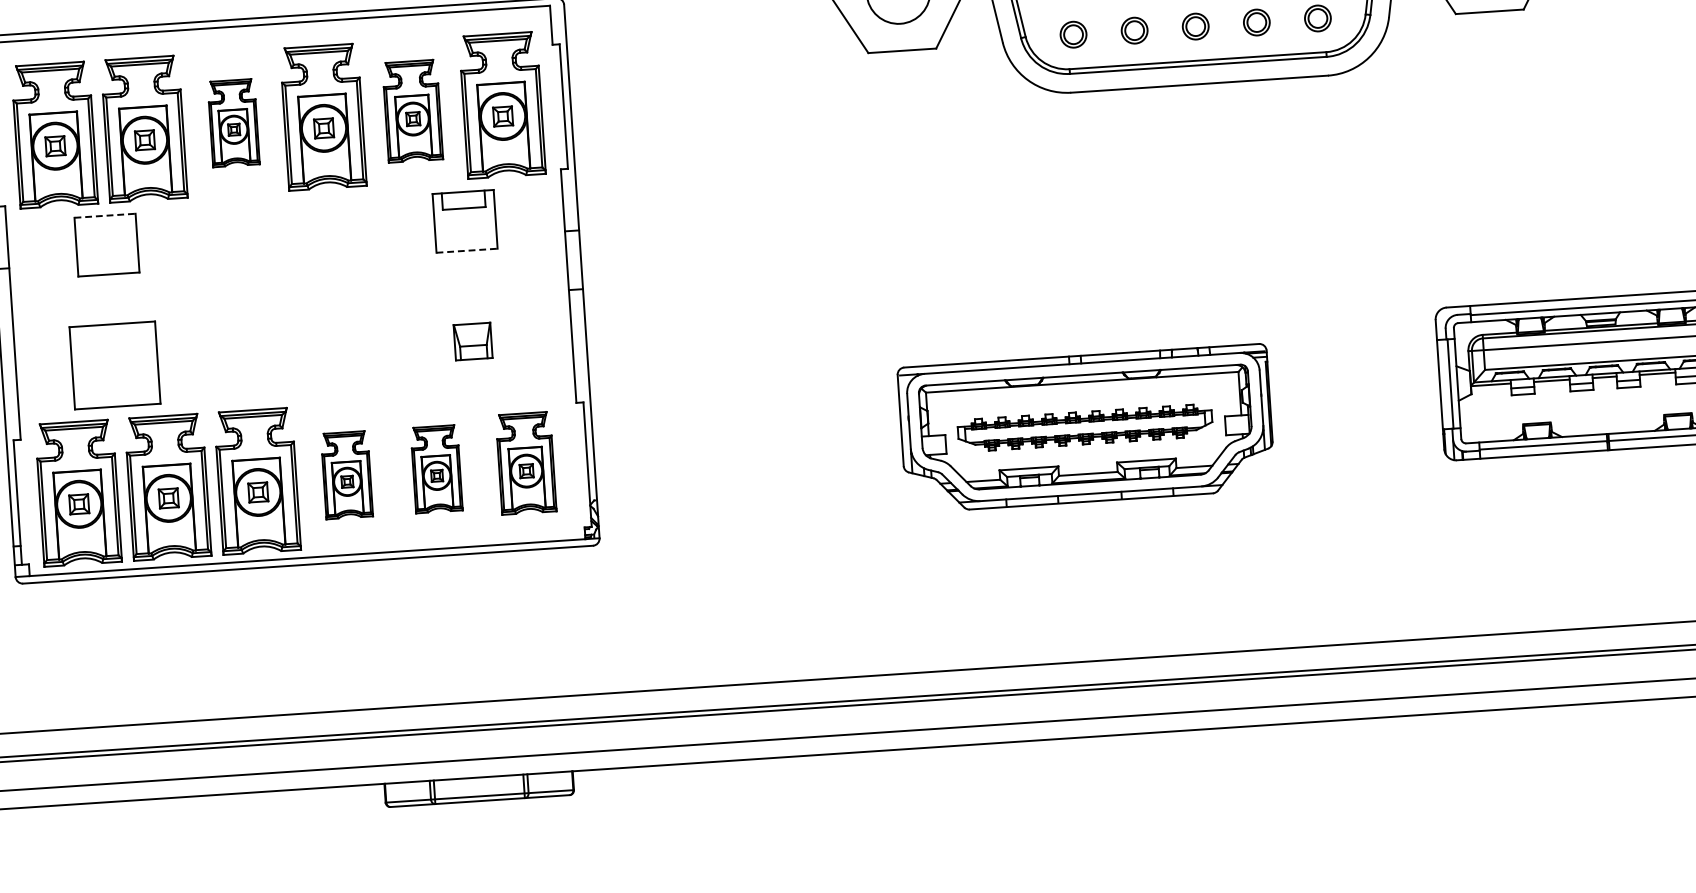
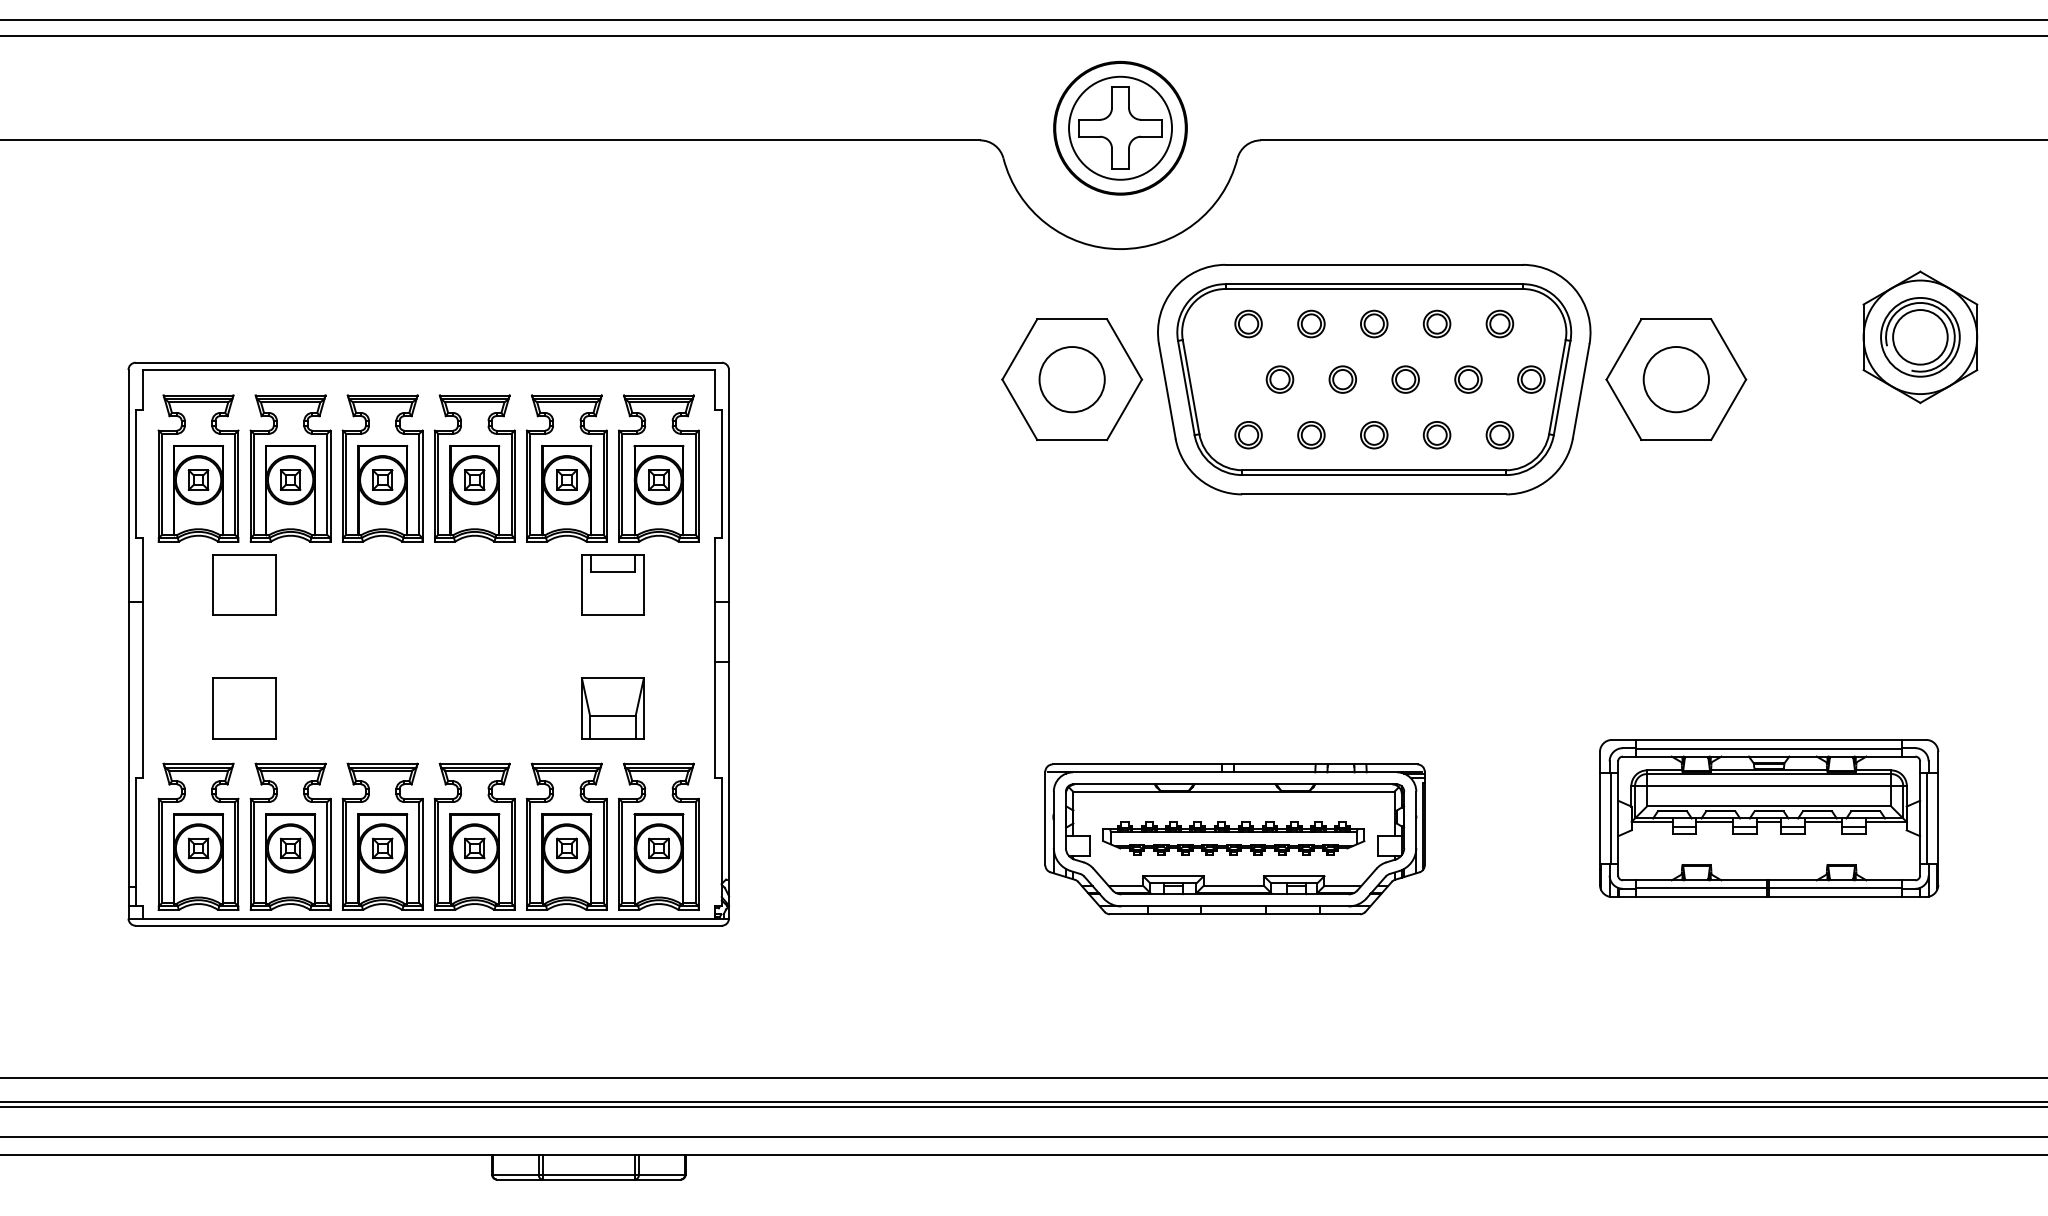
part: (412, 111) -> (566, 468), size x1.43
part: (233, 123) -> (382, 468), size x1.67
line: (105, 215) -> (245, 554), dashed -> solid
line: (467, 251) -> (613, 615), dashed -> solid
part: (472, 341) -> (612, 708), size x1.67
part: (114, 365) -> (244, 708), size x0.71
part: (525, 463) -> (658, 836), size x1.43
part: (436, 468) -> (566, 836), size x1.67
part: (346, 474) -> (474, 836), size x1.67

